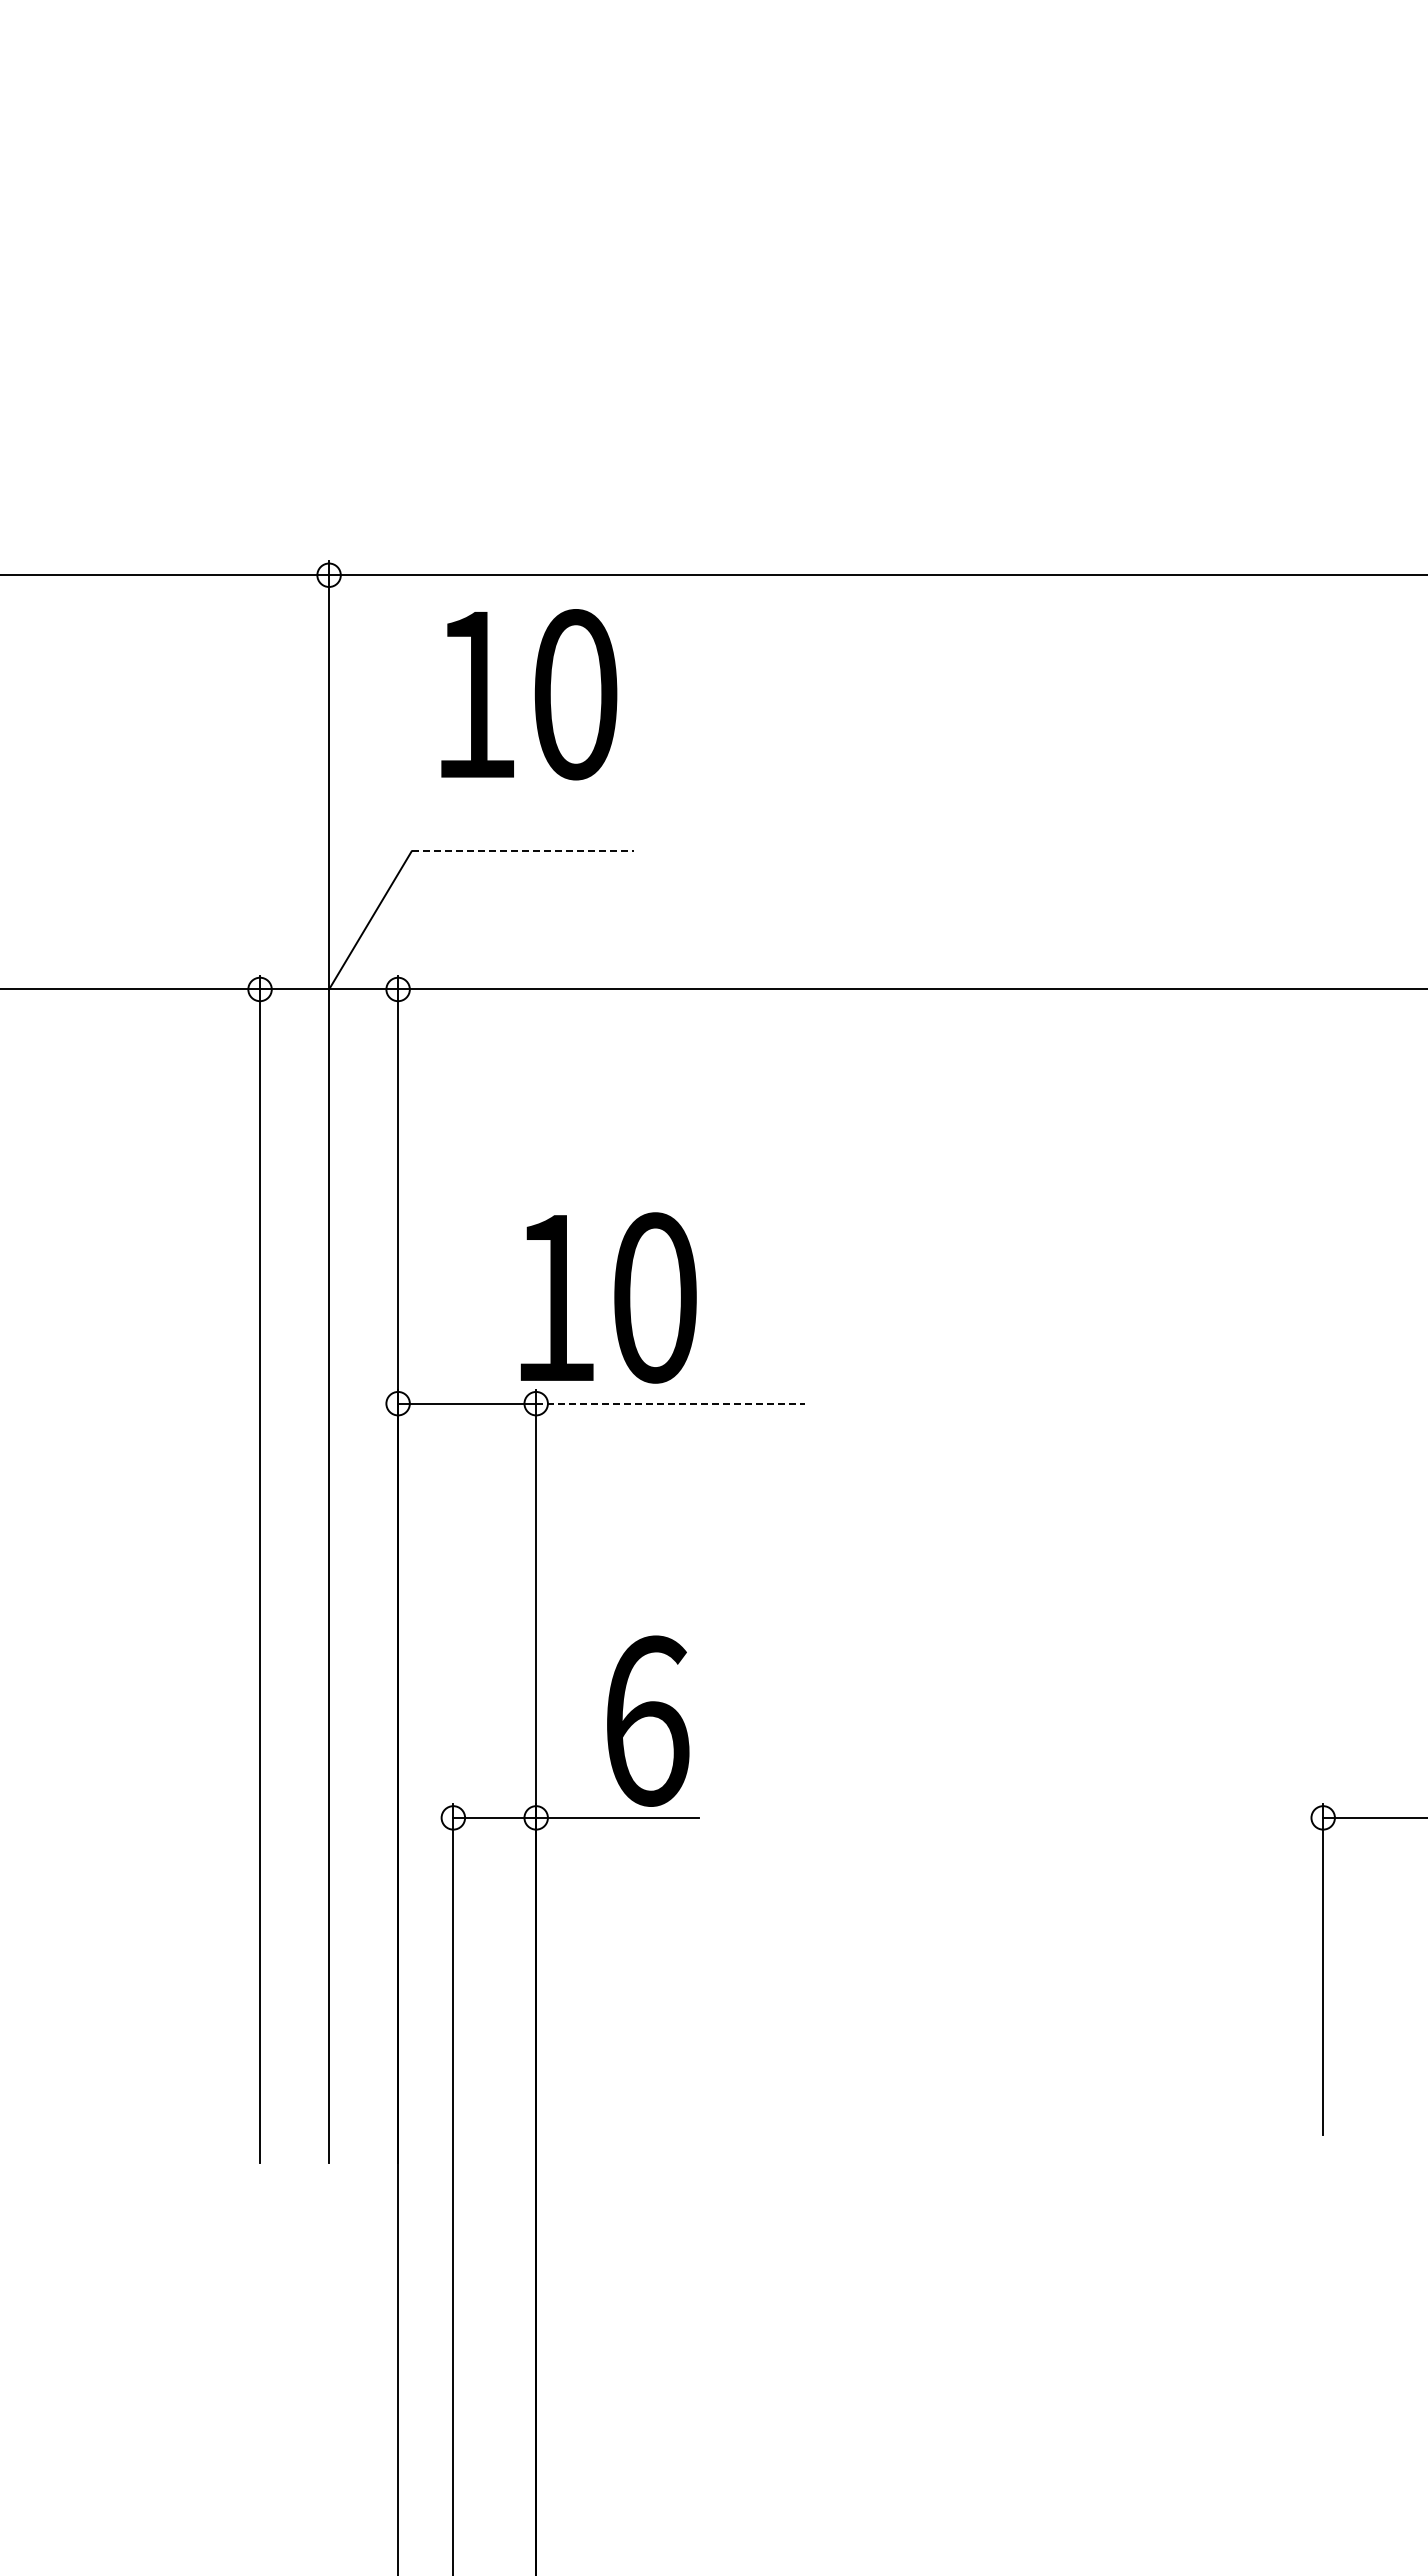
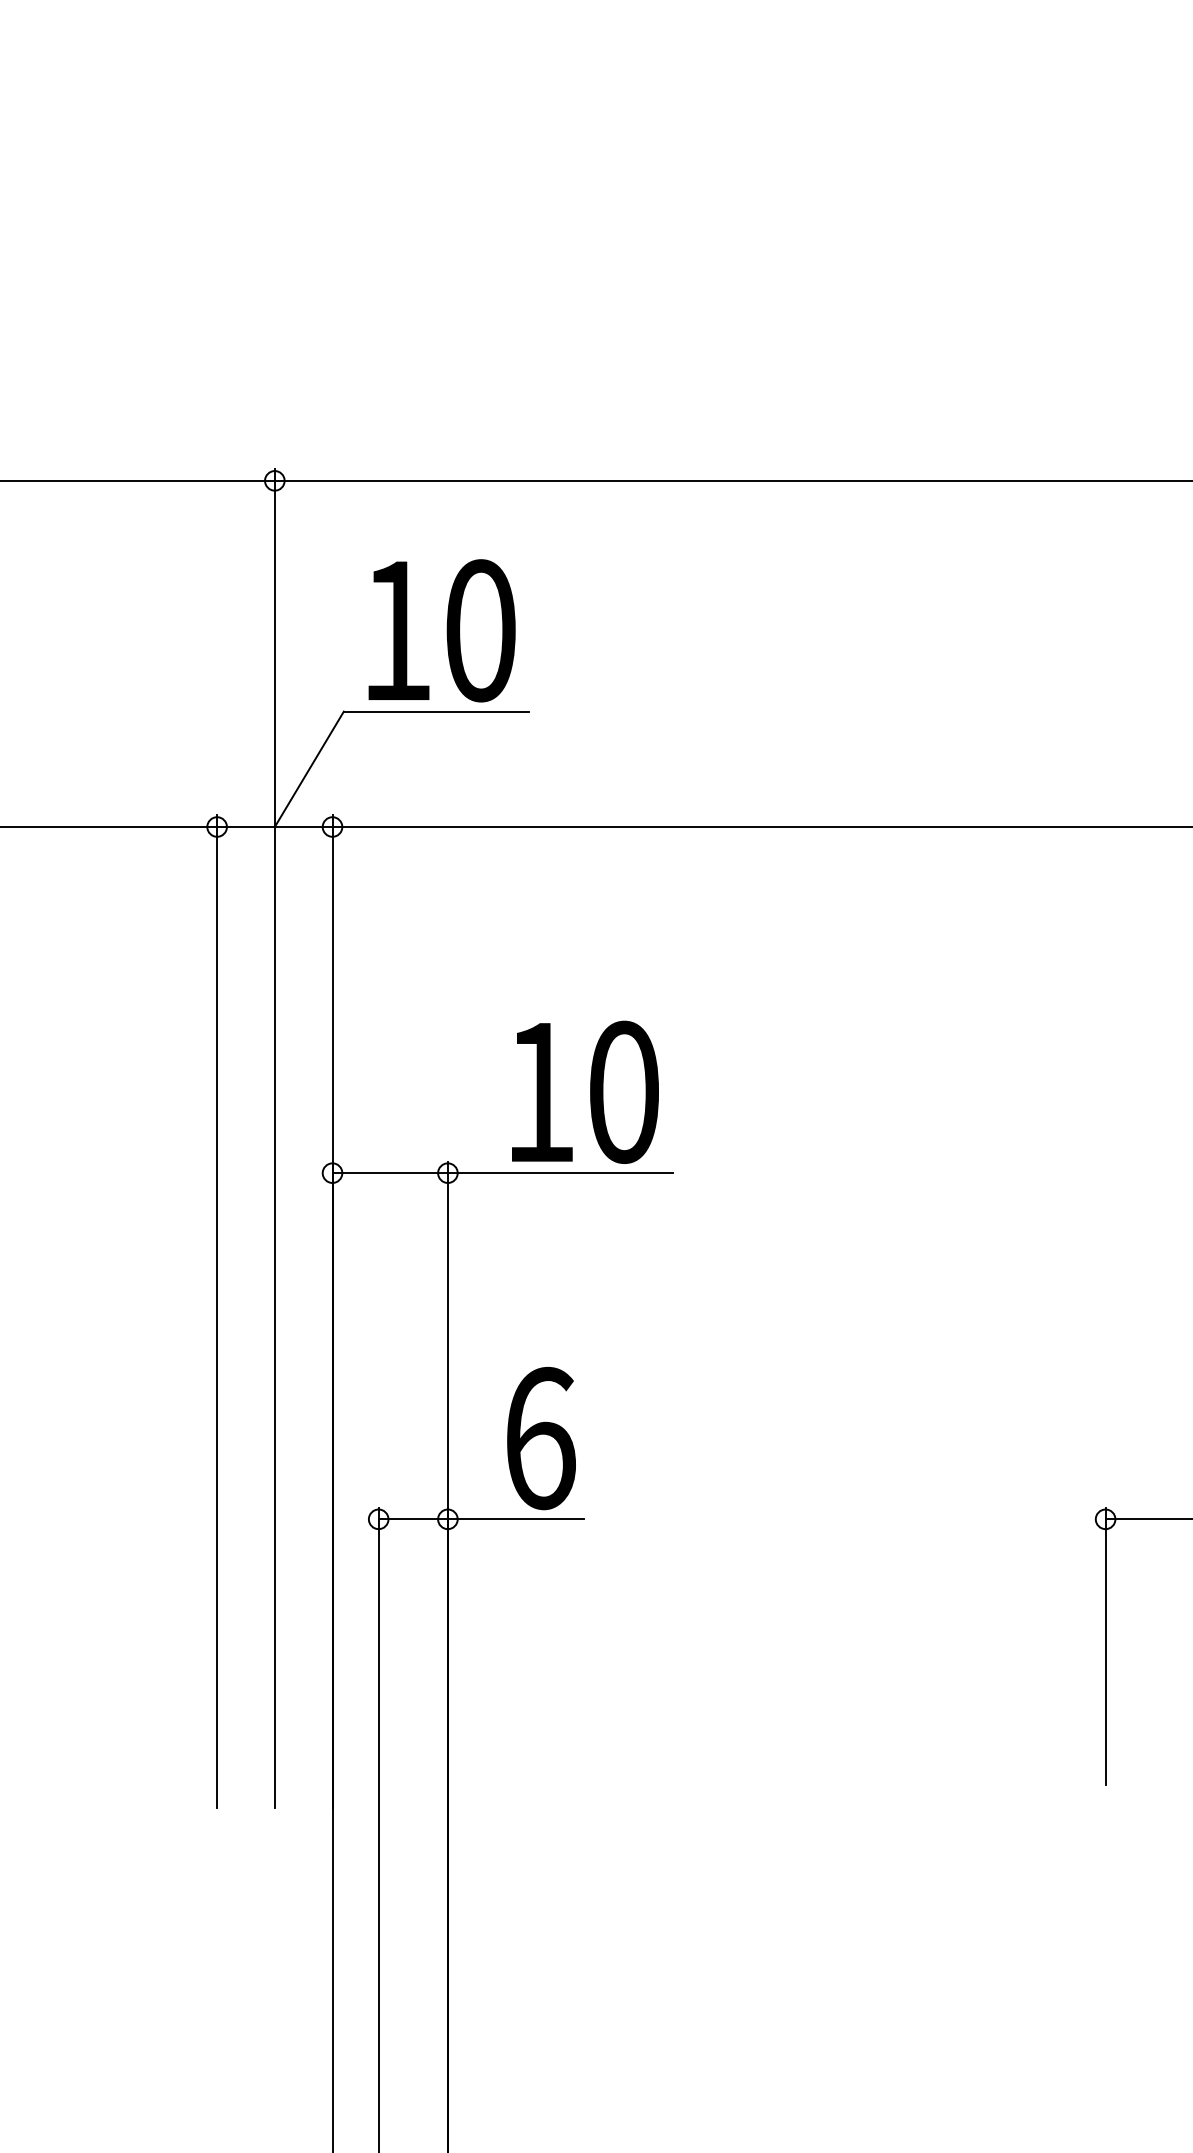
text: (529, 694) -> (442, 630), moved
line: (523, 851) -> (437, 711), dashed -> solid
text: (608, 1297) -> (585, 1091), moved
line: (671, 1403) -> (560, 1173), dashed -> solid

